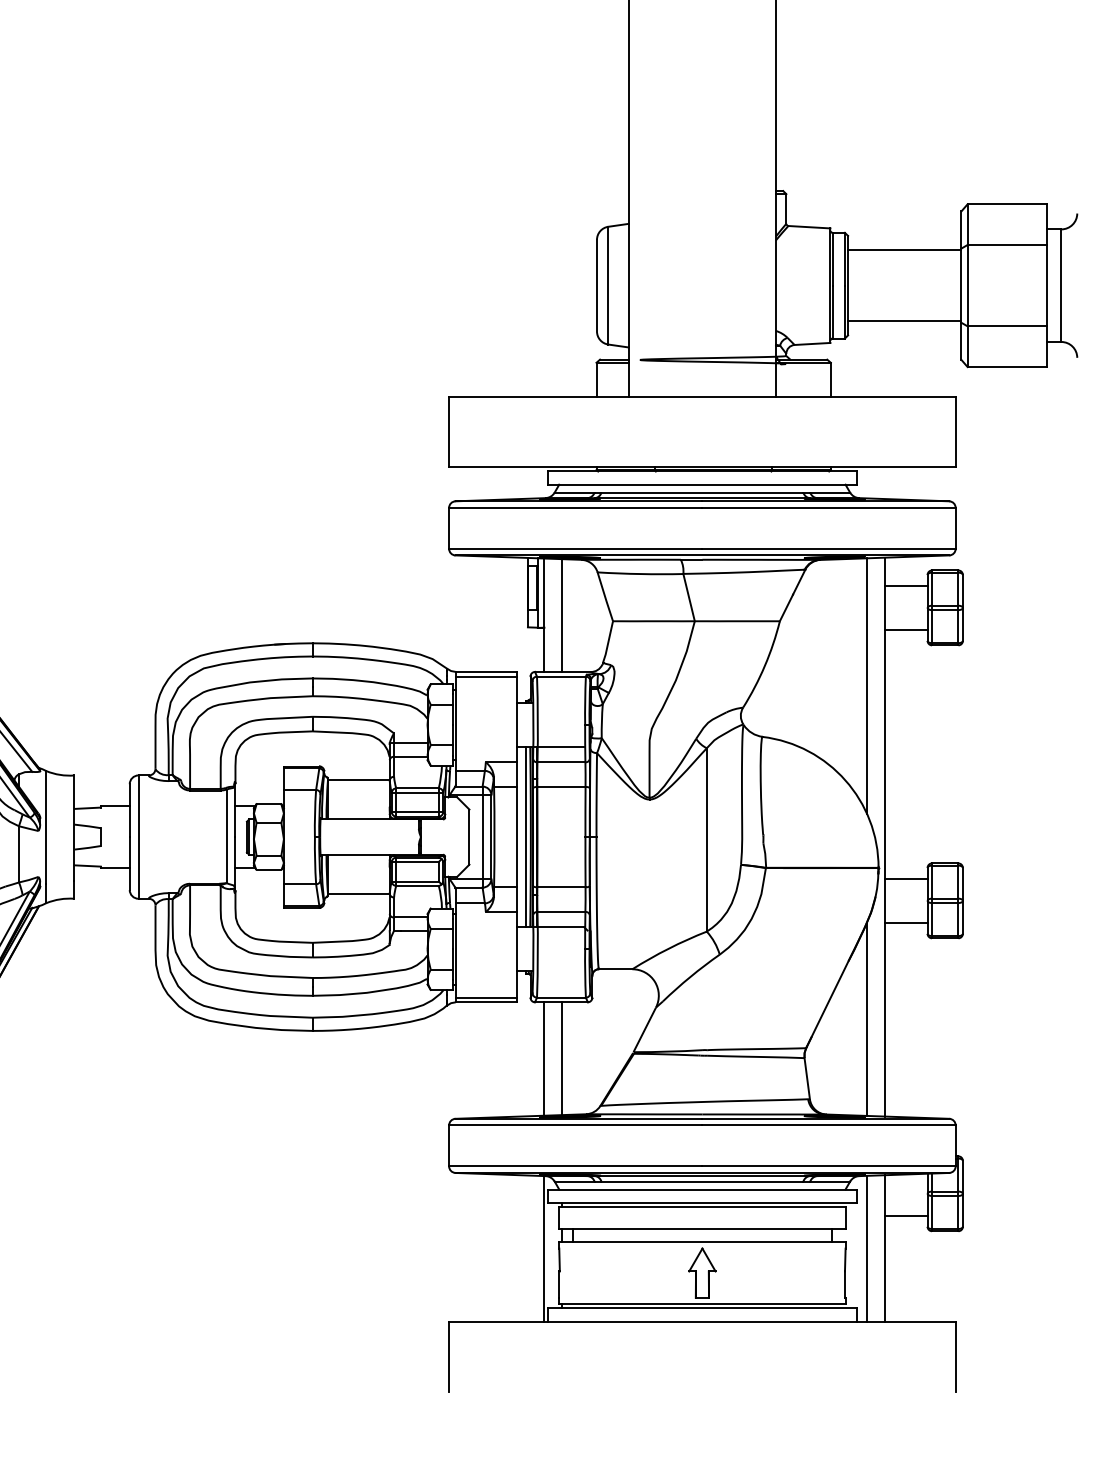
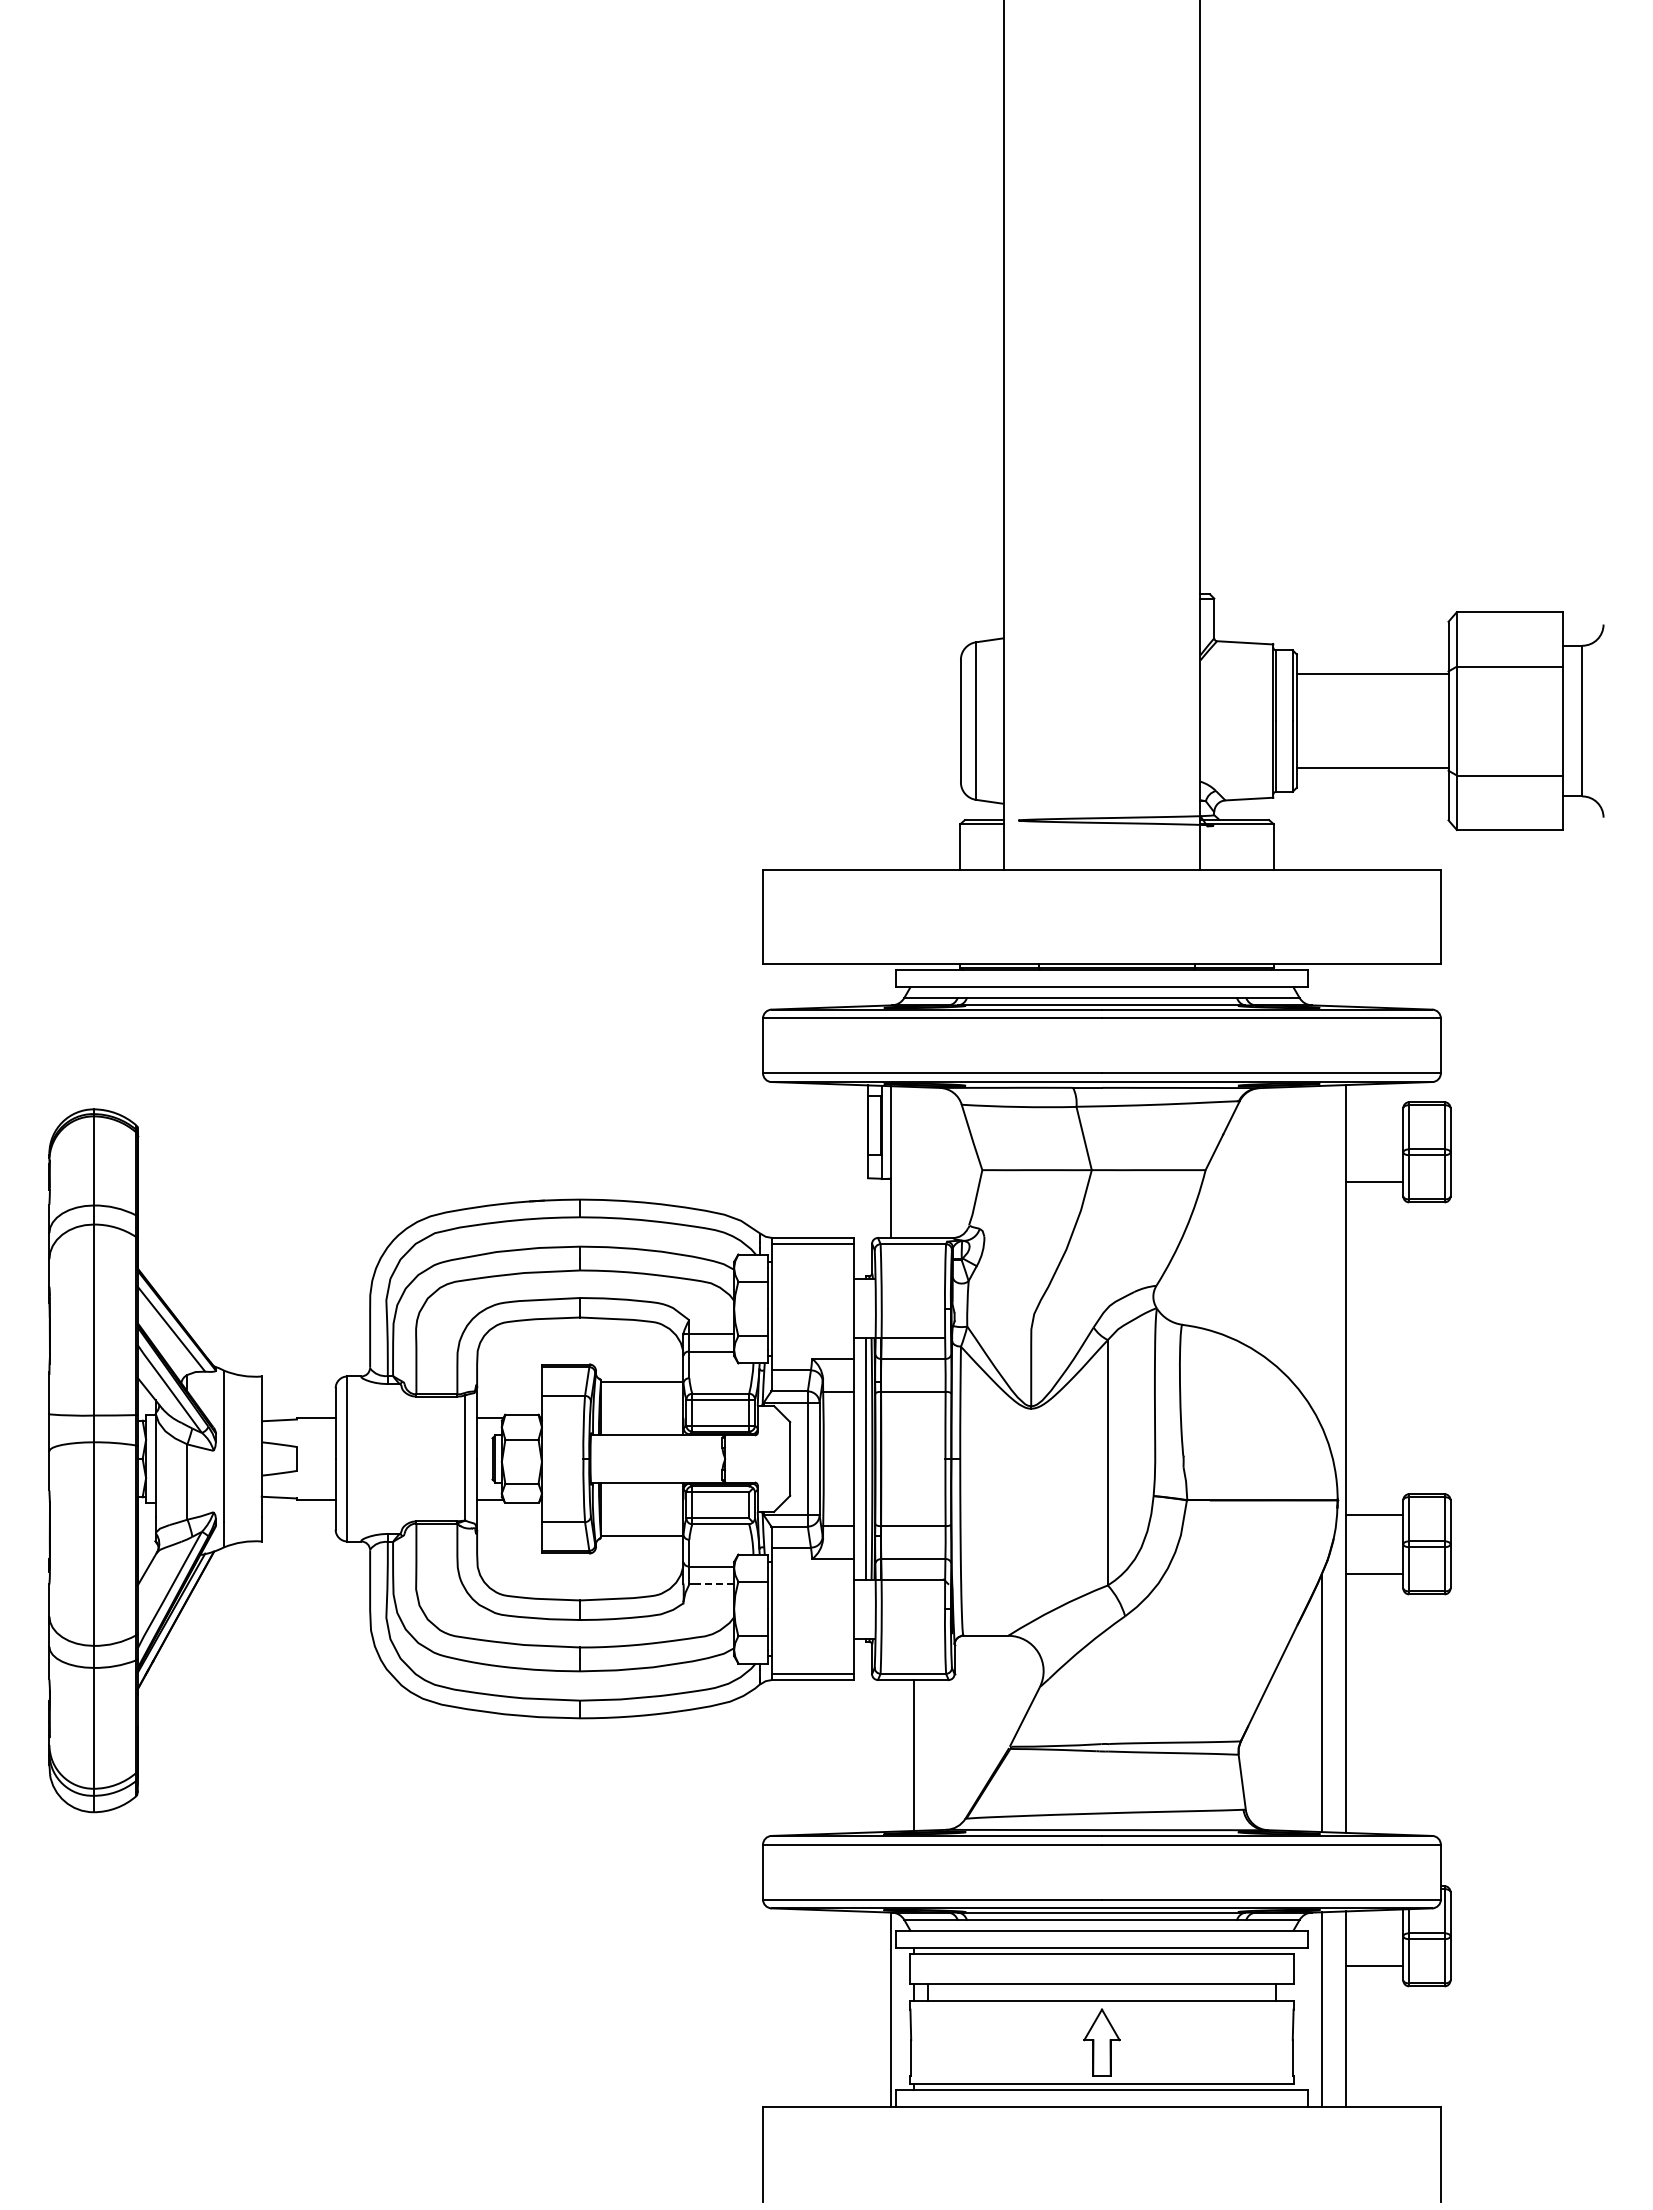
line: (906, 585) -> (1374, 1122), removed
line: (562, 615) -> (914, 1162), removed
line: (867, 685) -> (1322, 1256), removed
line: (414, 930) -> (716, 1584), solid -> dashed
line: (544, 1058) -> (890, 1755), removed

